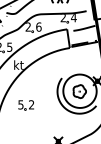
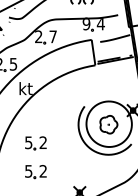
text: (63, 18) -> (86, 25), 2 -> 9
text: (38, 26) -> (52, 36), 6 -> 7
part: (25, 126) -> (34, 172), added

